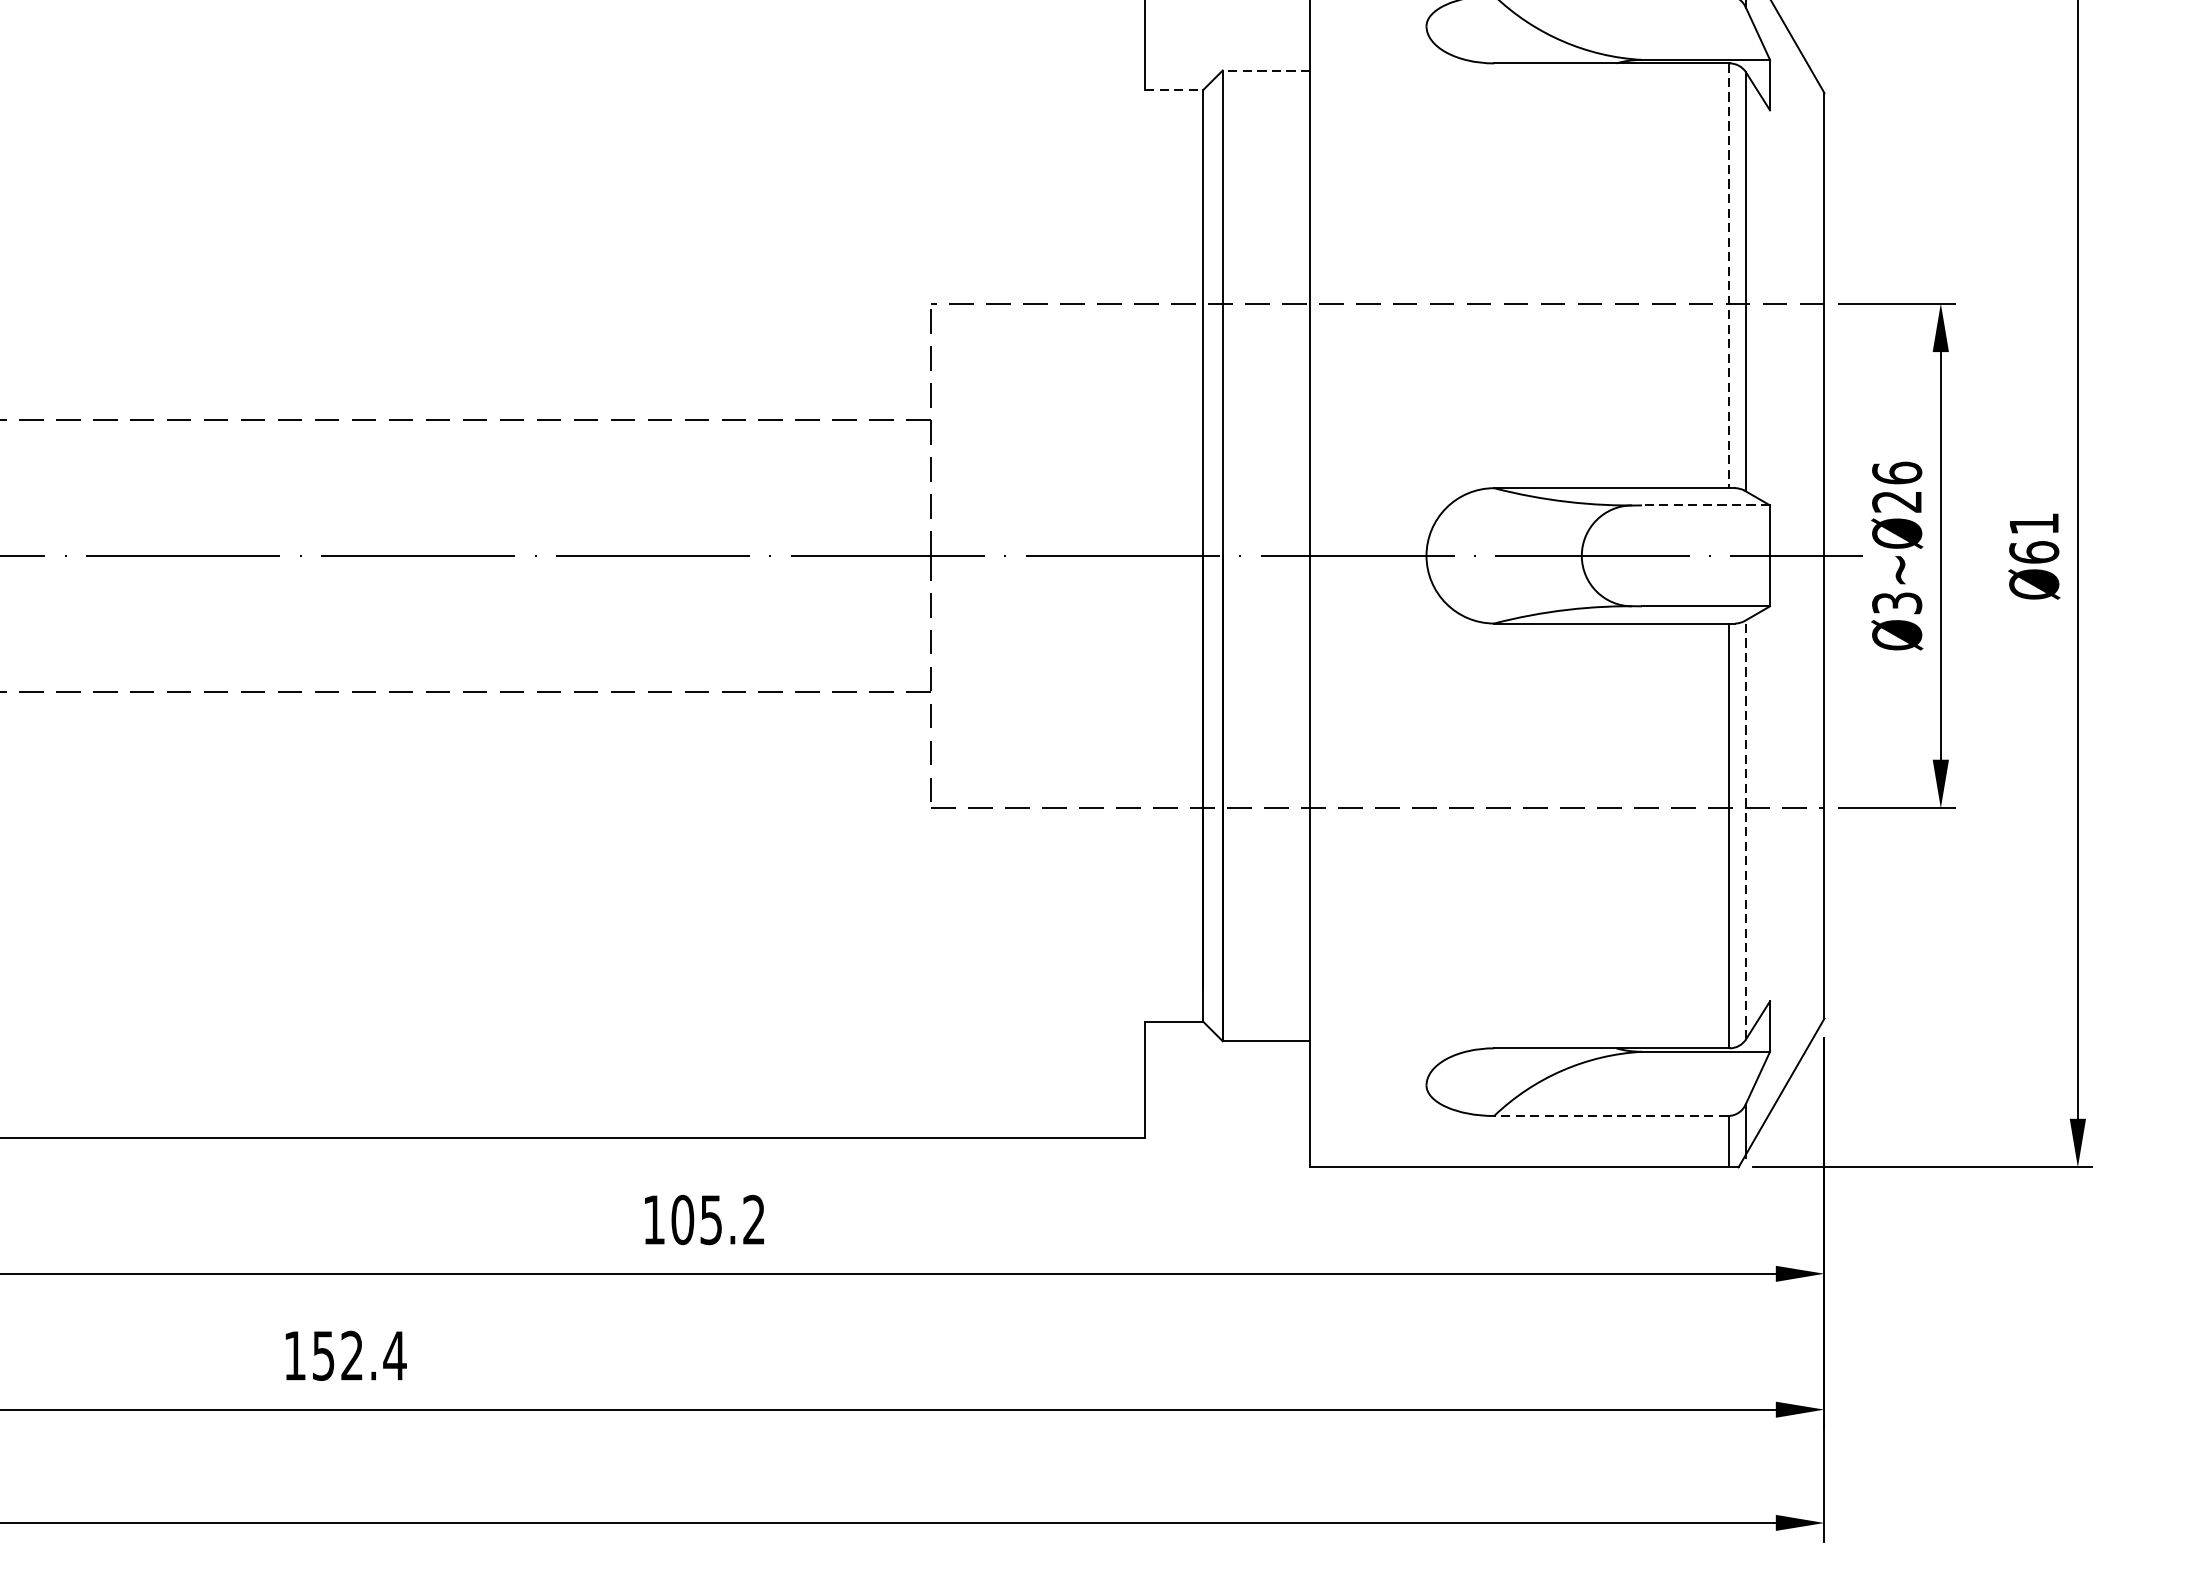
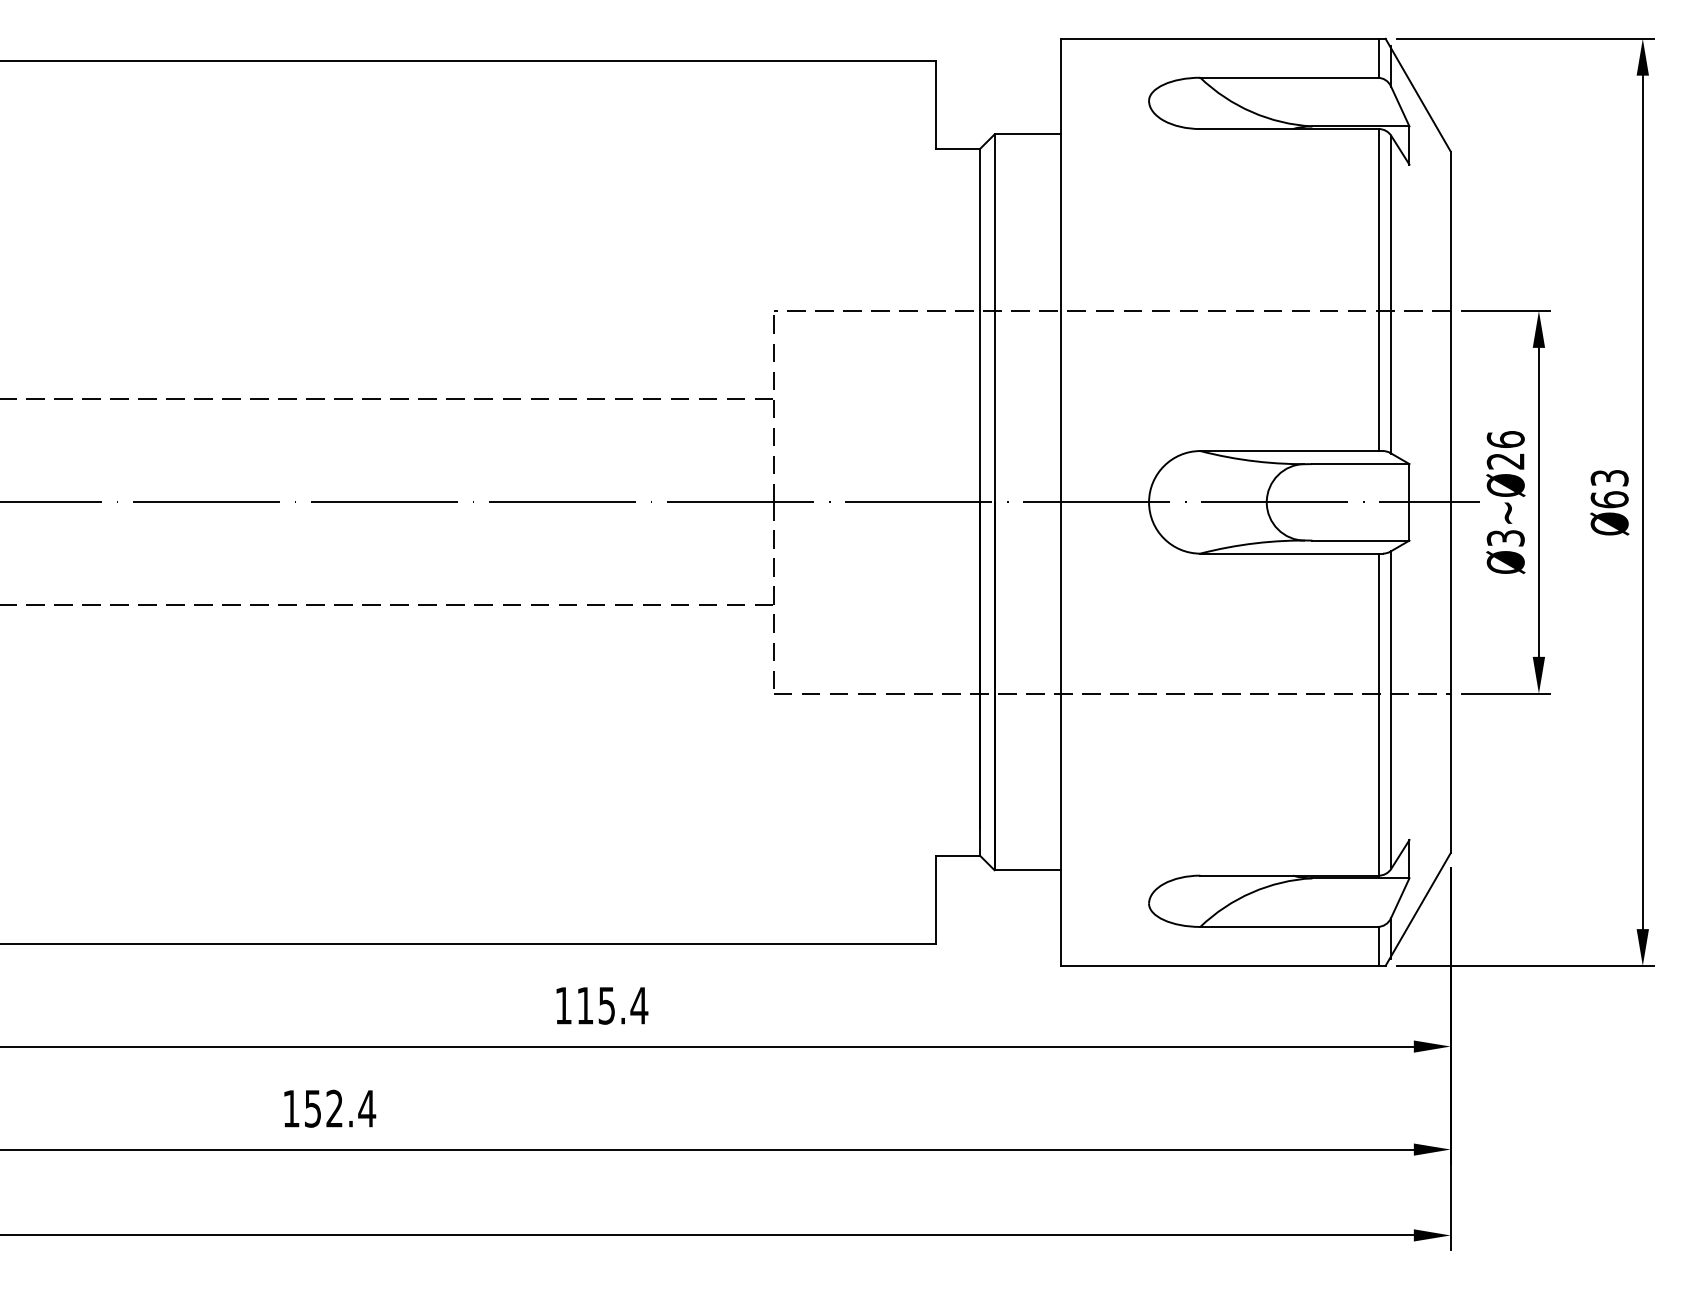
line: (1266, 70) -> (1027, 134), dashed -> solid
line: (1175, 90) -> (958, 149), dashed -> solid
line: (1729, 276) -> (1378, 290), dashed -> solid
line: (1705, 505) -> (1360, 464), dashed -> solid
text: (2033, 524) -> (1609, 478), Ø61 -> Ø63
line: (1746, 830) -> (1391, 710), dashed -> solid
line: (1610, 1115) -> (1288, 926), dashed -> solid
text: (718, 1219) -> (612, 1005), 105.2 -> 115.4

